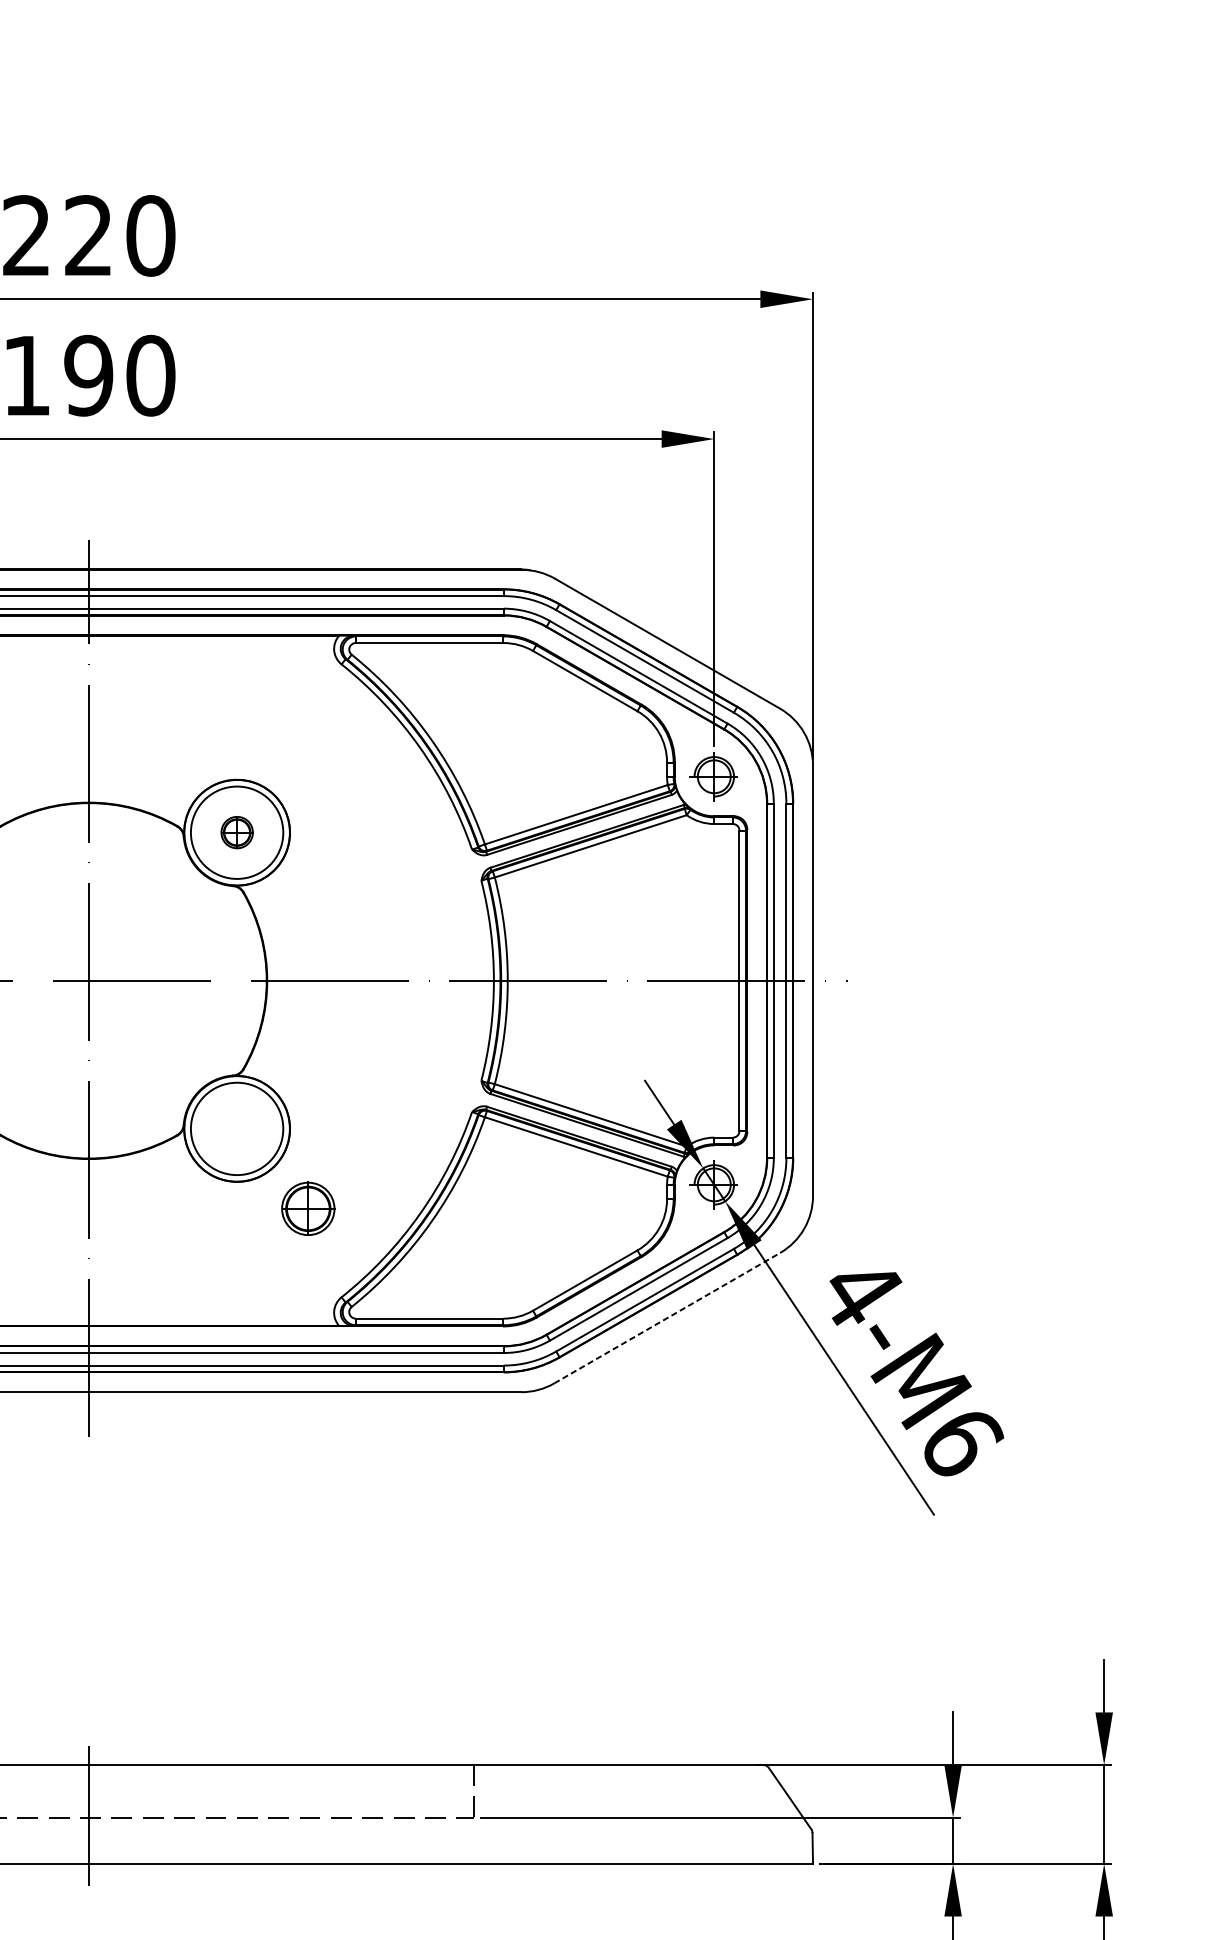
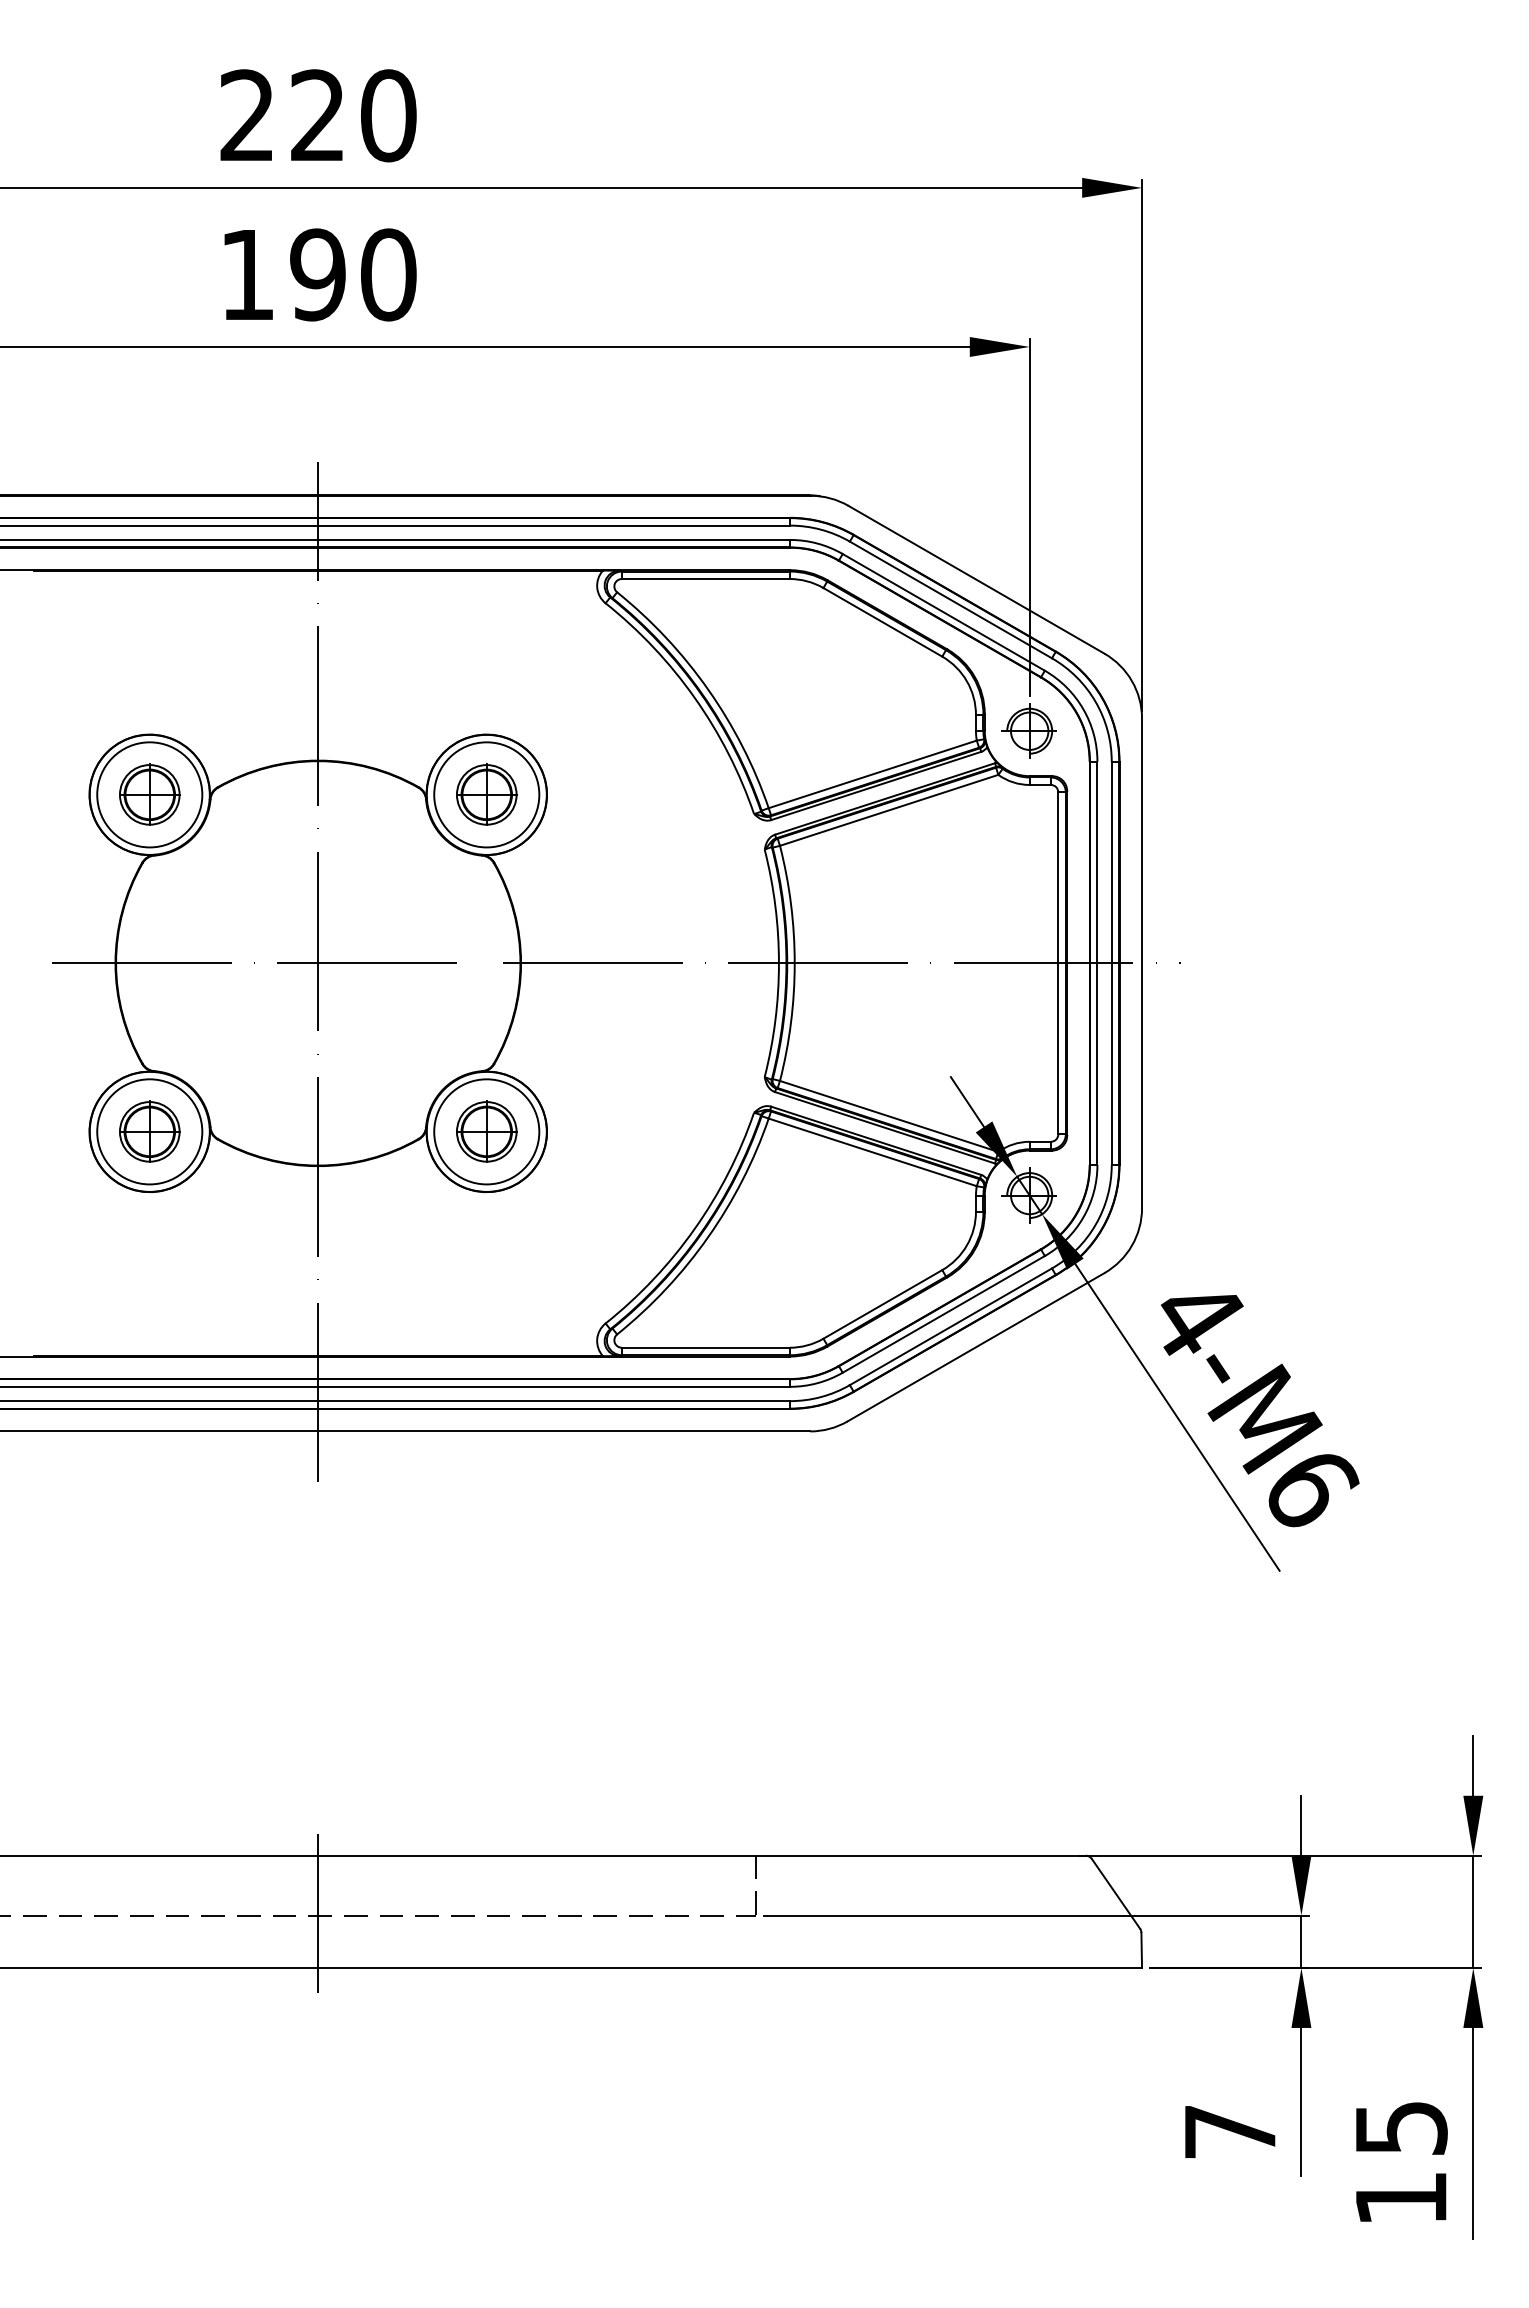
part: (236, 832) -> (486, 794), size x1.67
part: (308, 1208) -> (486, 1131), moved
line: (667, 1317) -> (976, 1346), dashed -> solid

